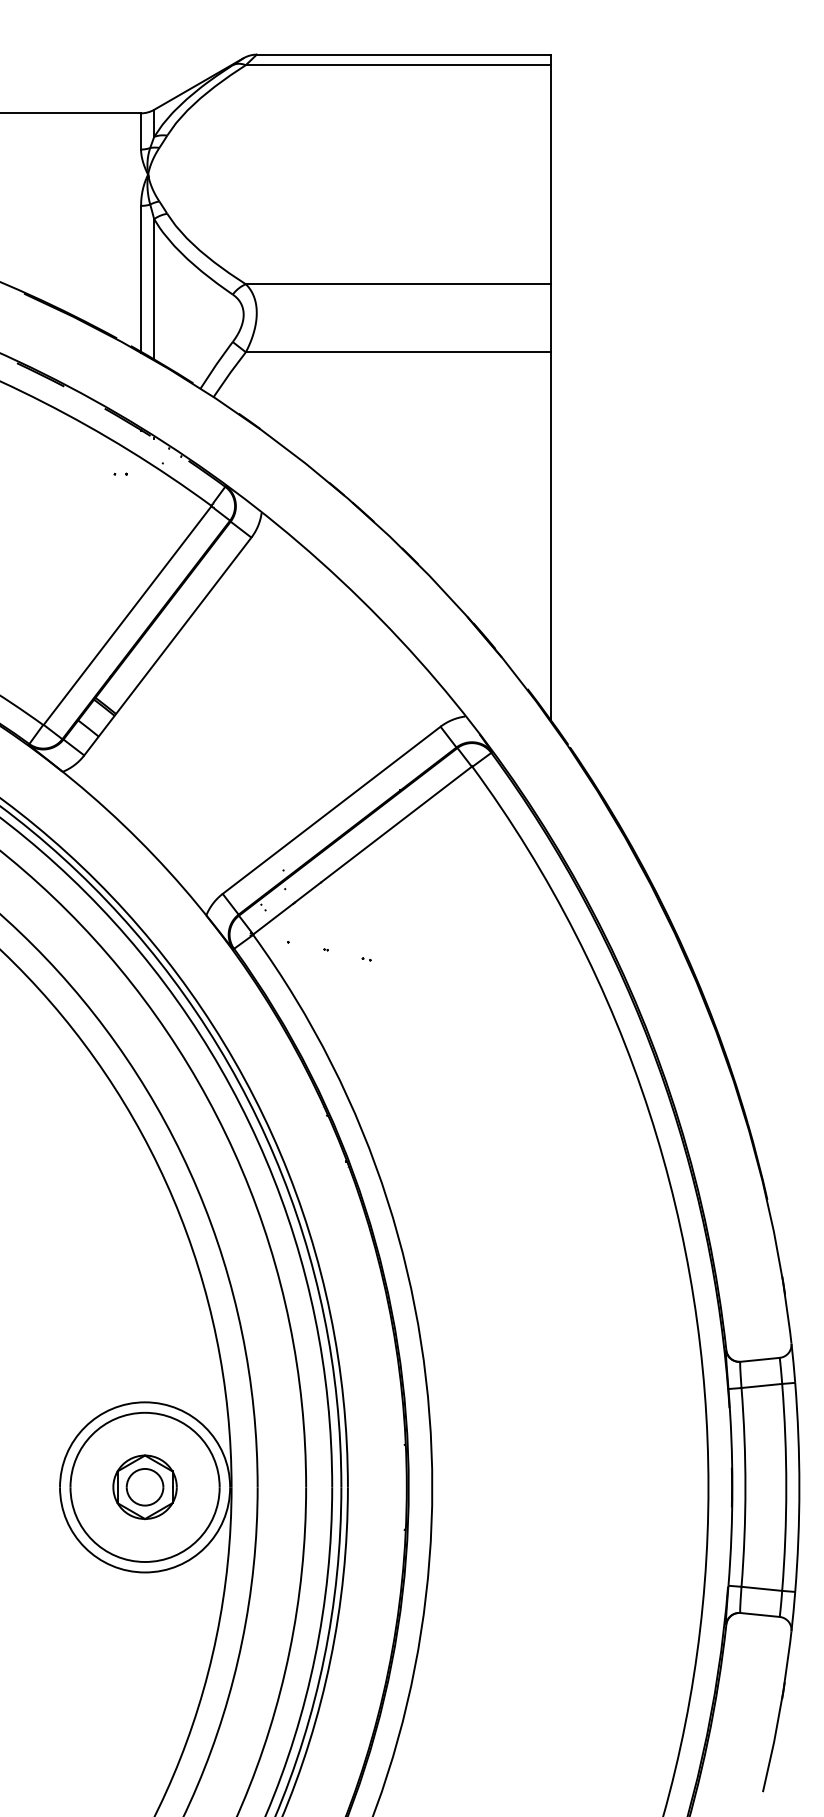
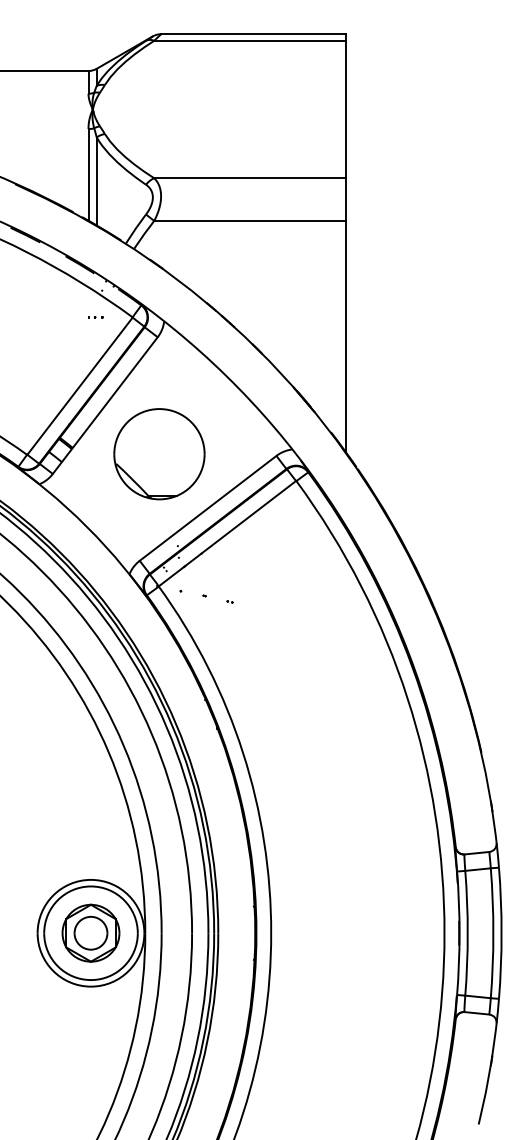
part: (115, 474) -> (95, 317), moved
part: (254, 724) -> (159, 454), added
part: (144, 1486) -> (90, 932), size x1.43

